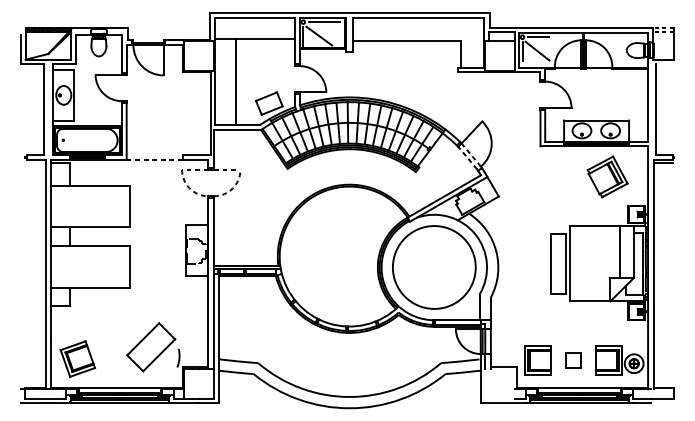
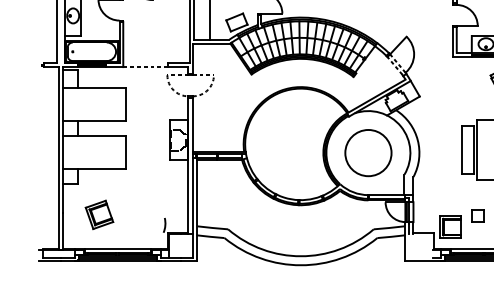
circle: (434, 267) -> (368, 153), size x0.7
part: (151, 347) -> (143, 216), removed
part: (77, 358) -> (99, 214), moved
part: (573, 360) -> (477, 216), moved

